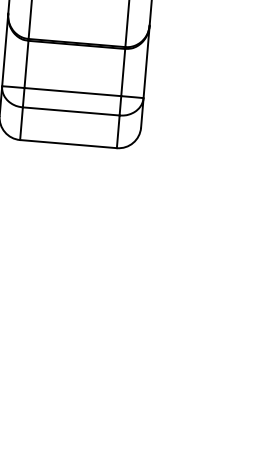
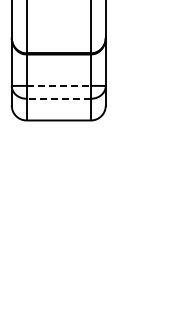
line: (73, 91) -> (59, 85), solid -> dashed
line: (70, 110) -> (58, 98), solid -> dashed

